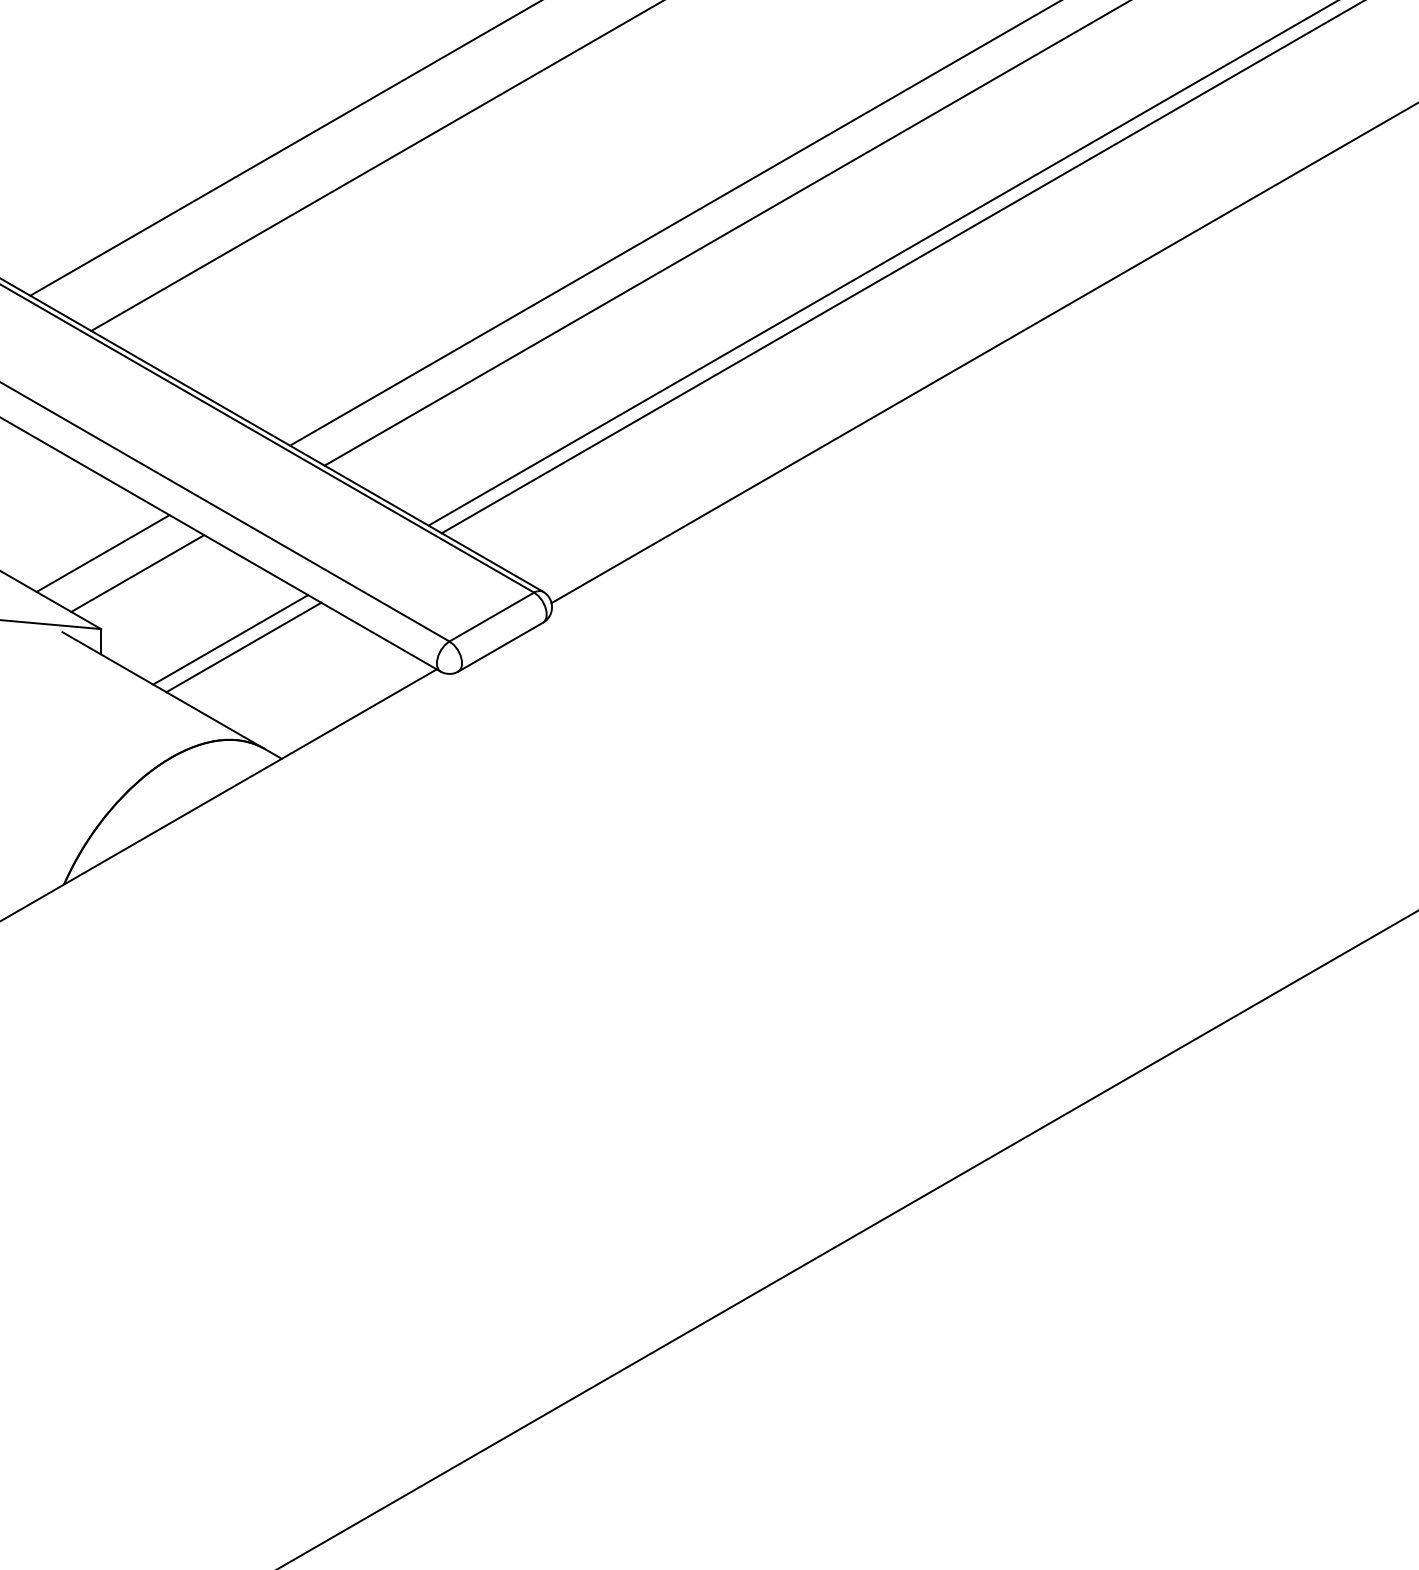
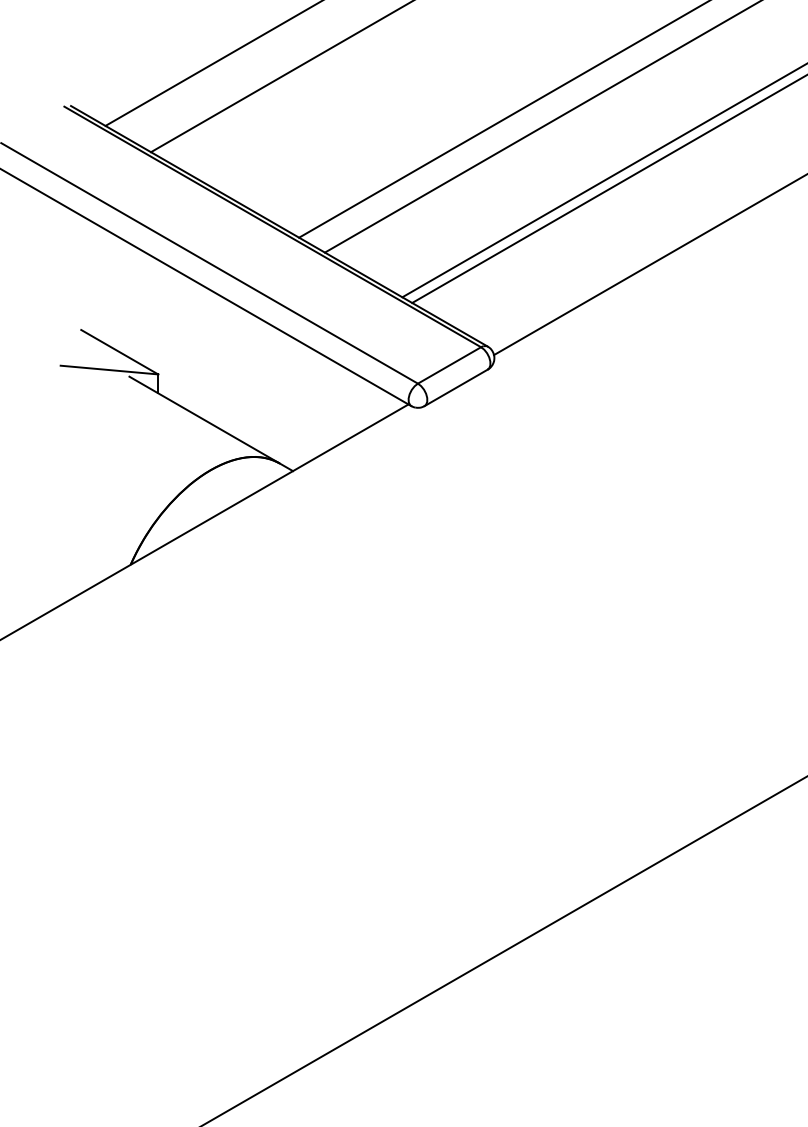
line: (102, 553) -> (159, 318), removed
line: (137, 573) -> (185, 332), removed
line: (230, 639) -> (254, 382), removed
line: (243, 647) -> (264, 388), removed

